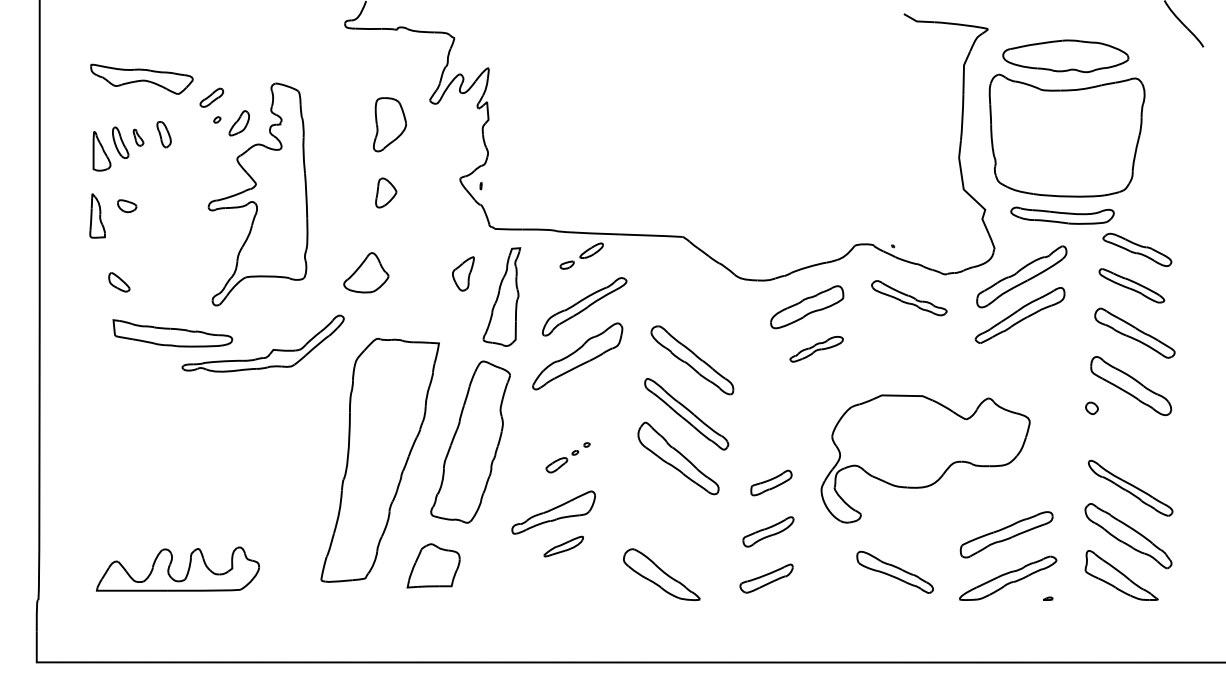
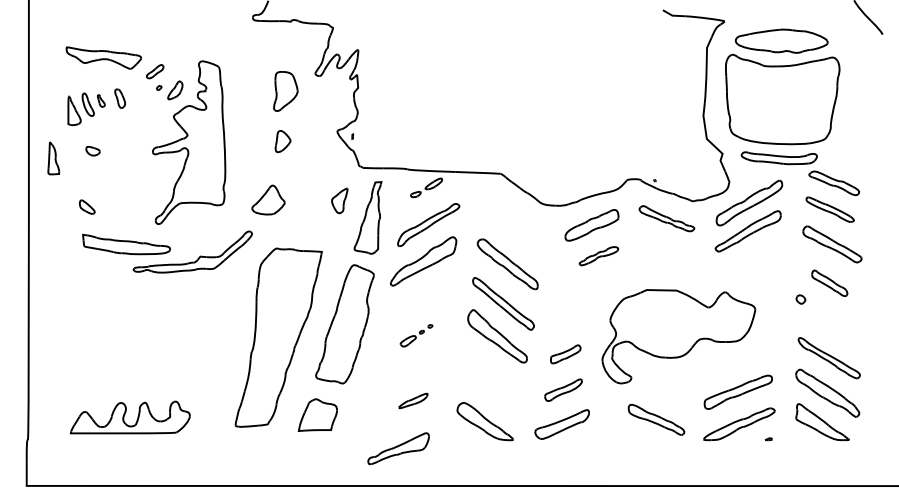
part: (97, 215) -> (53, 158), moved
part: (1131, 386) -> (829, 283), size x0.6
part: (553, 512) -> (398, 448), moved
part: (766, 578) -> (562, 424), size x1.4

